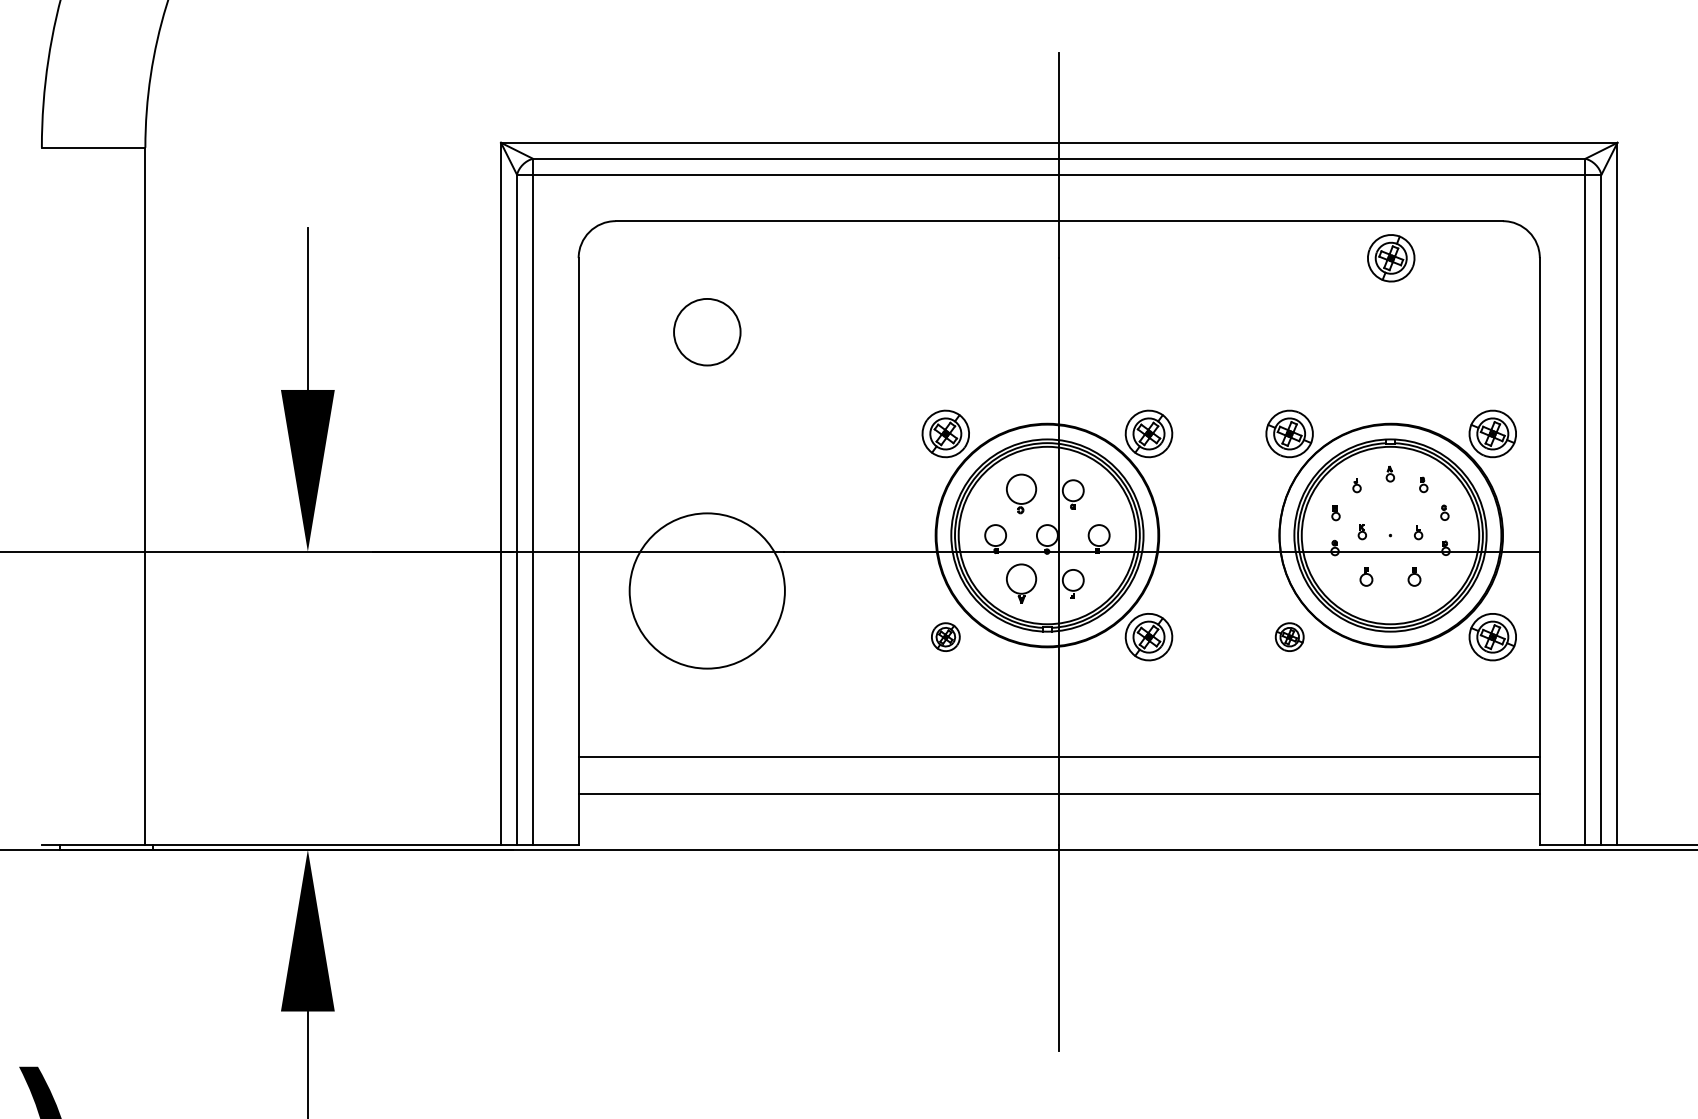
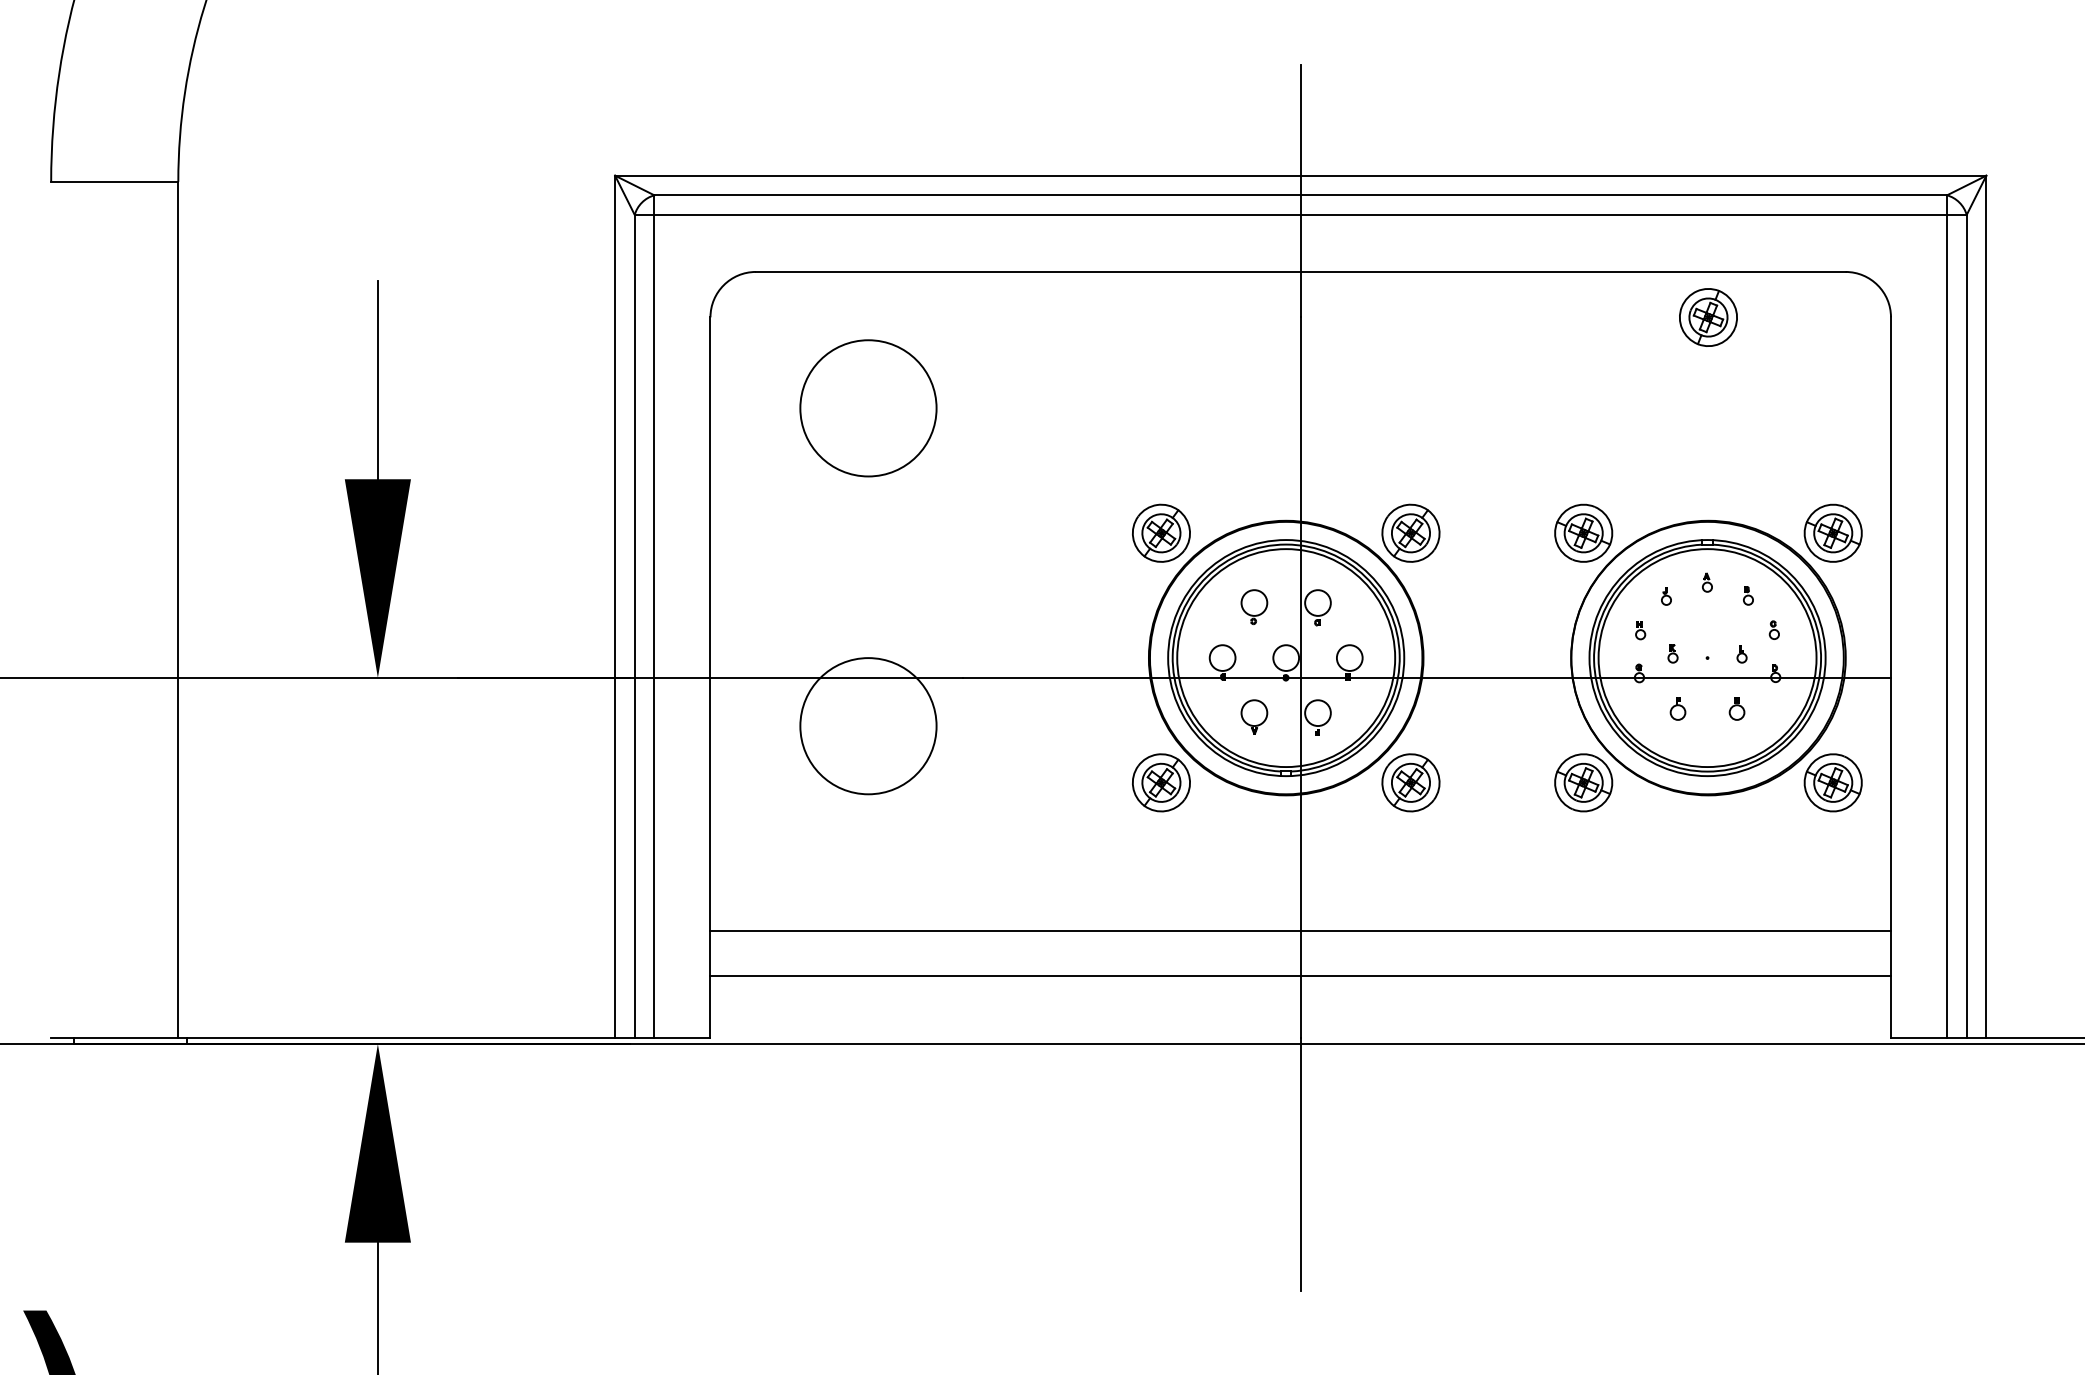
circle: (707, 332) -> (868, 408), size x1.67
part: (1021, 494) -> (1254, 607), size x0.71
part: (1021, 583) -> (1254, 716), size x0.71
circle: (707, 591) -> (868, 726), size x0.71
part: (945, 636) -> (1161, 782), size x1.67
part: (1289, 636) -> (1583, 782), size x1.67

